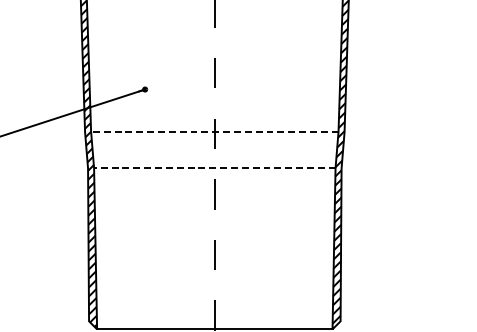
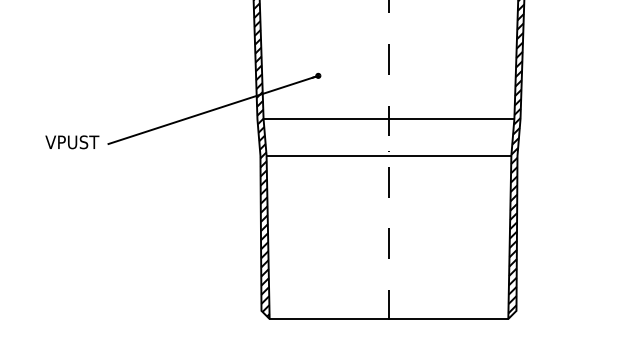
line: (214, 131) -> (388, 118), dashed -> solid
line: (214, 168) -> (388, 155), dashed -> solid

